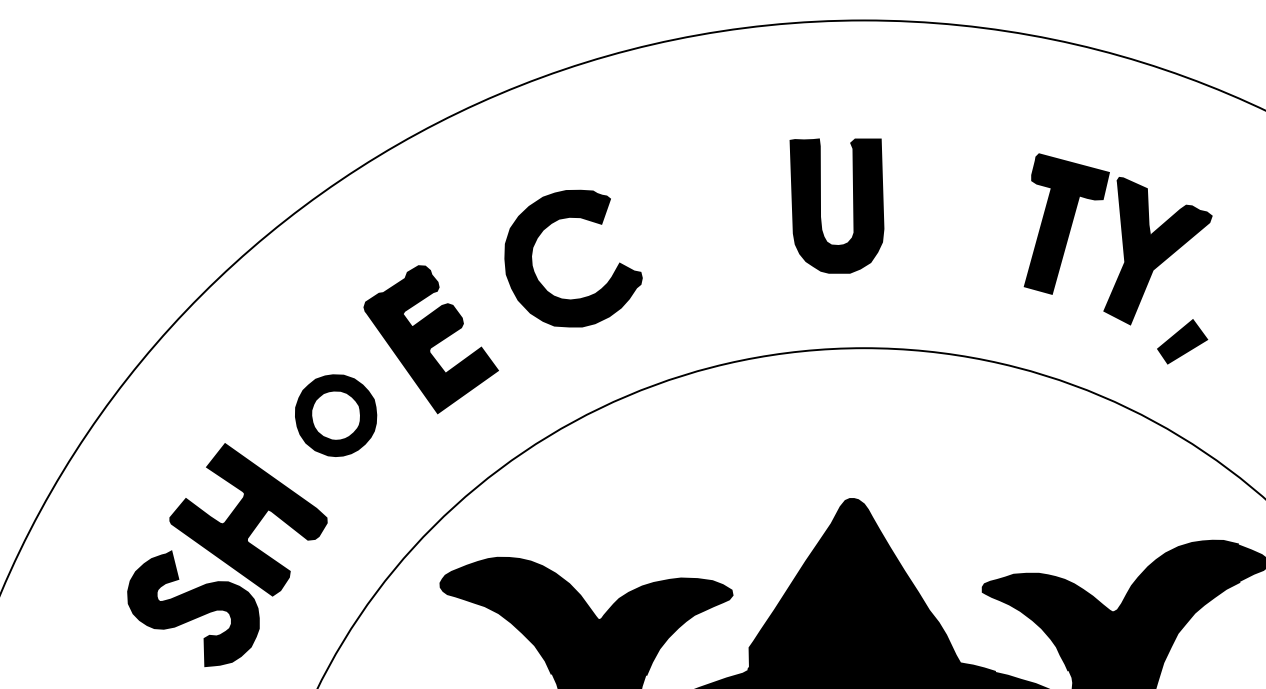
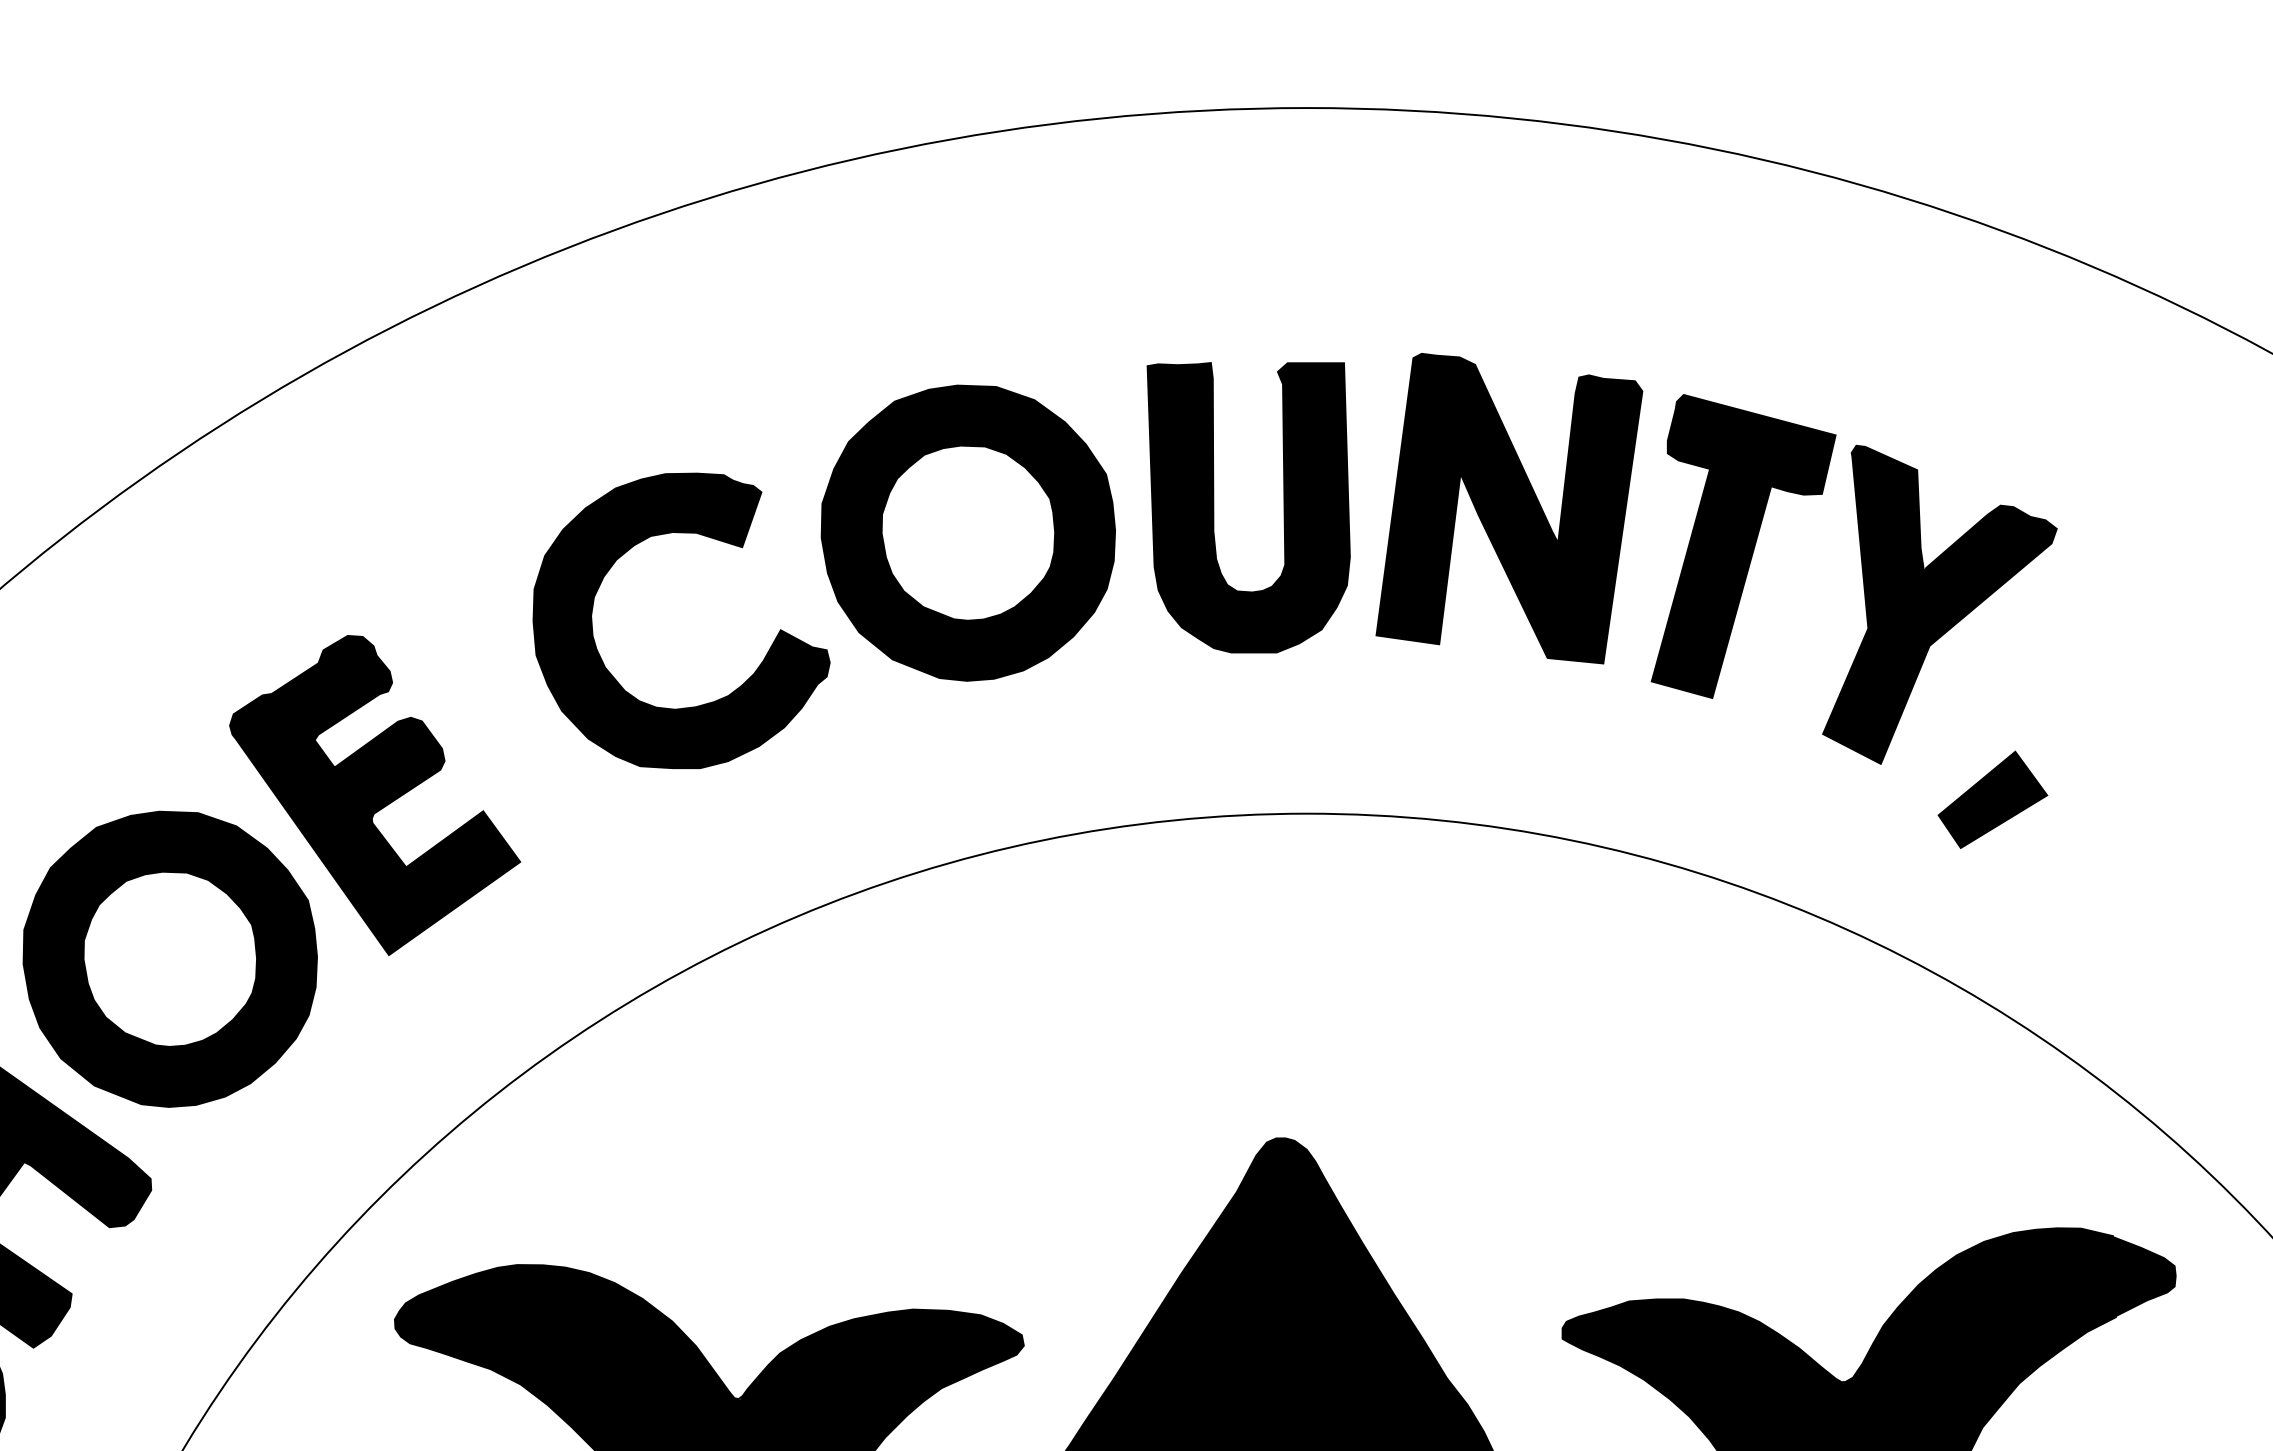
part: (958, 206) -> (1510, 508), added
part: (706, 217) -> (967, 532), added
part: (335, 415) -> (168, 958), size x1.67

